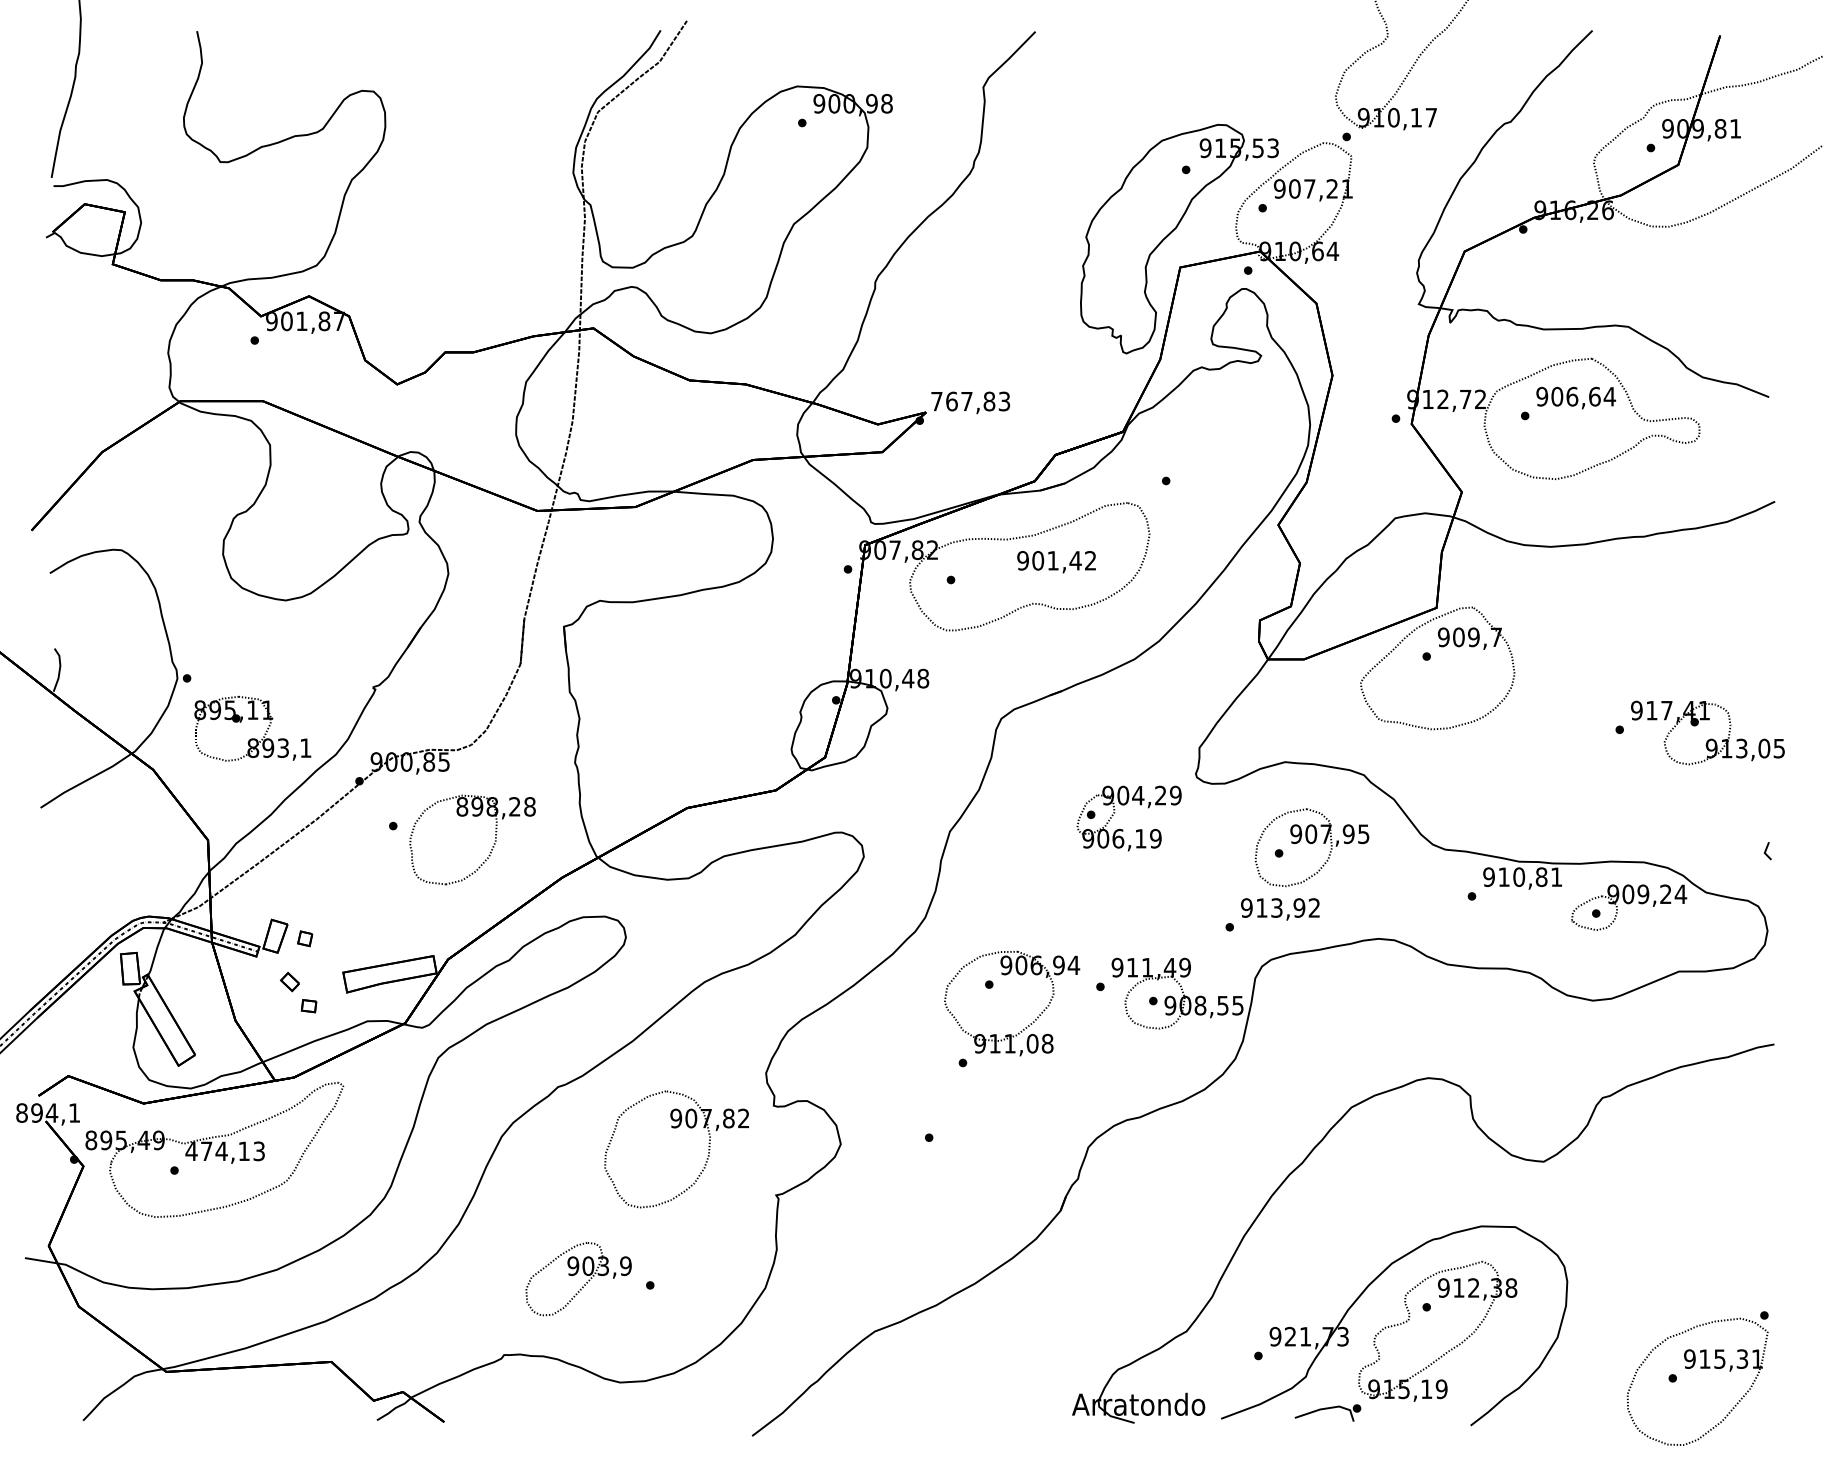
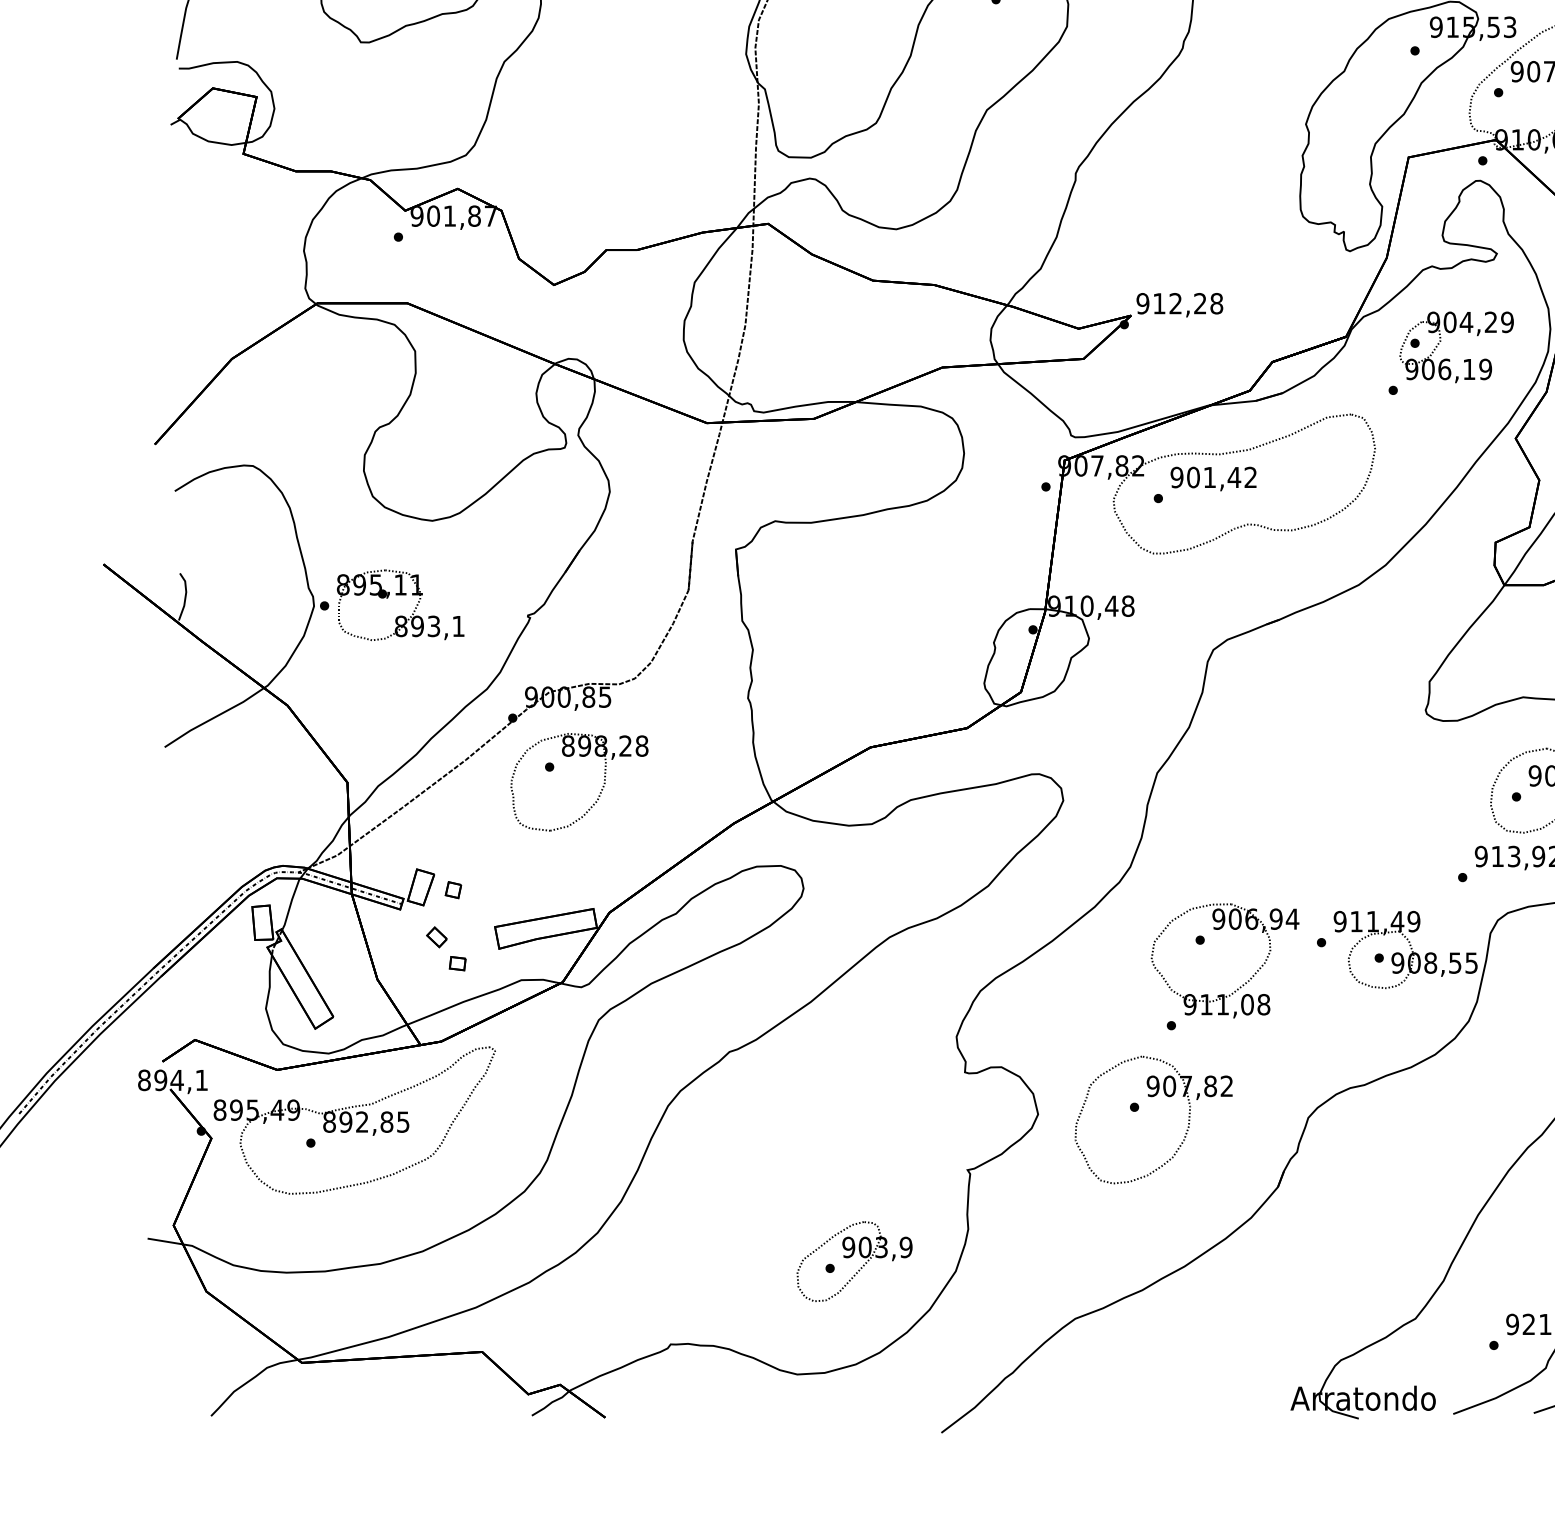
text: (970, 401) -> (1179, 303), 767,83 -> 912,28
text: (1056, 562) -> (1213, 479), moved
part: (252, 719) -> (400, 595), moved
part: (1122, 829) -> (1449, 359), moved
part: (492, 846) -> (601, 789), moved
part: (676, 1128) -> (1153, 1097), moved
text: (224, 1151) -> (365, 1122), 474,13 -> 892,85
part: (578, 1279) -> (854, 1262), moved

